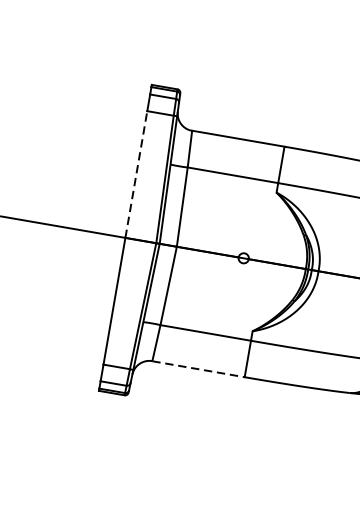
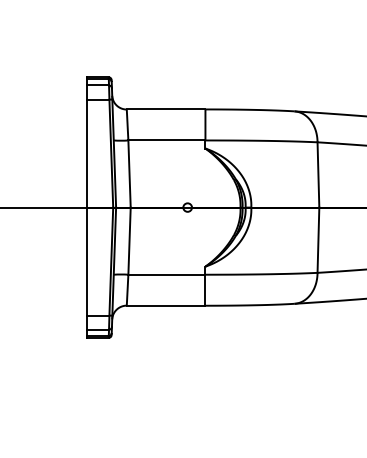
line: (135, 174) -> (86, 153), dashed -> solid
line: (199, 369) -> (166, 305), dashed -> solid

